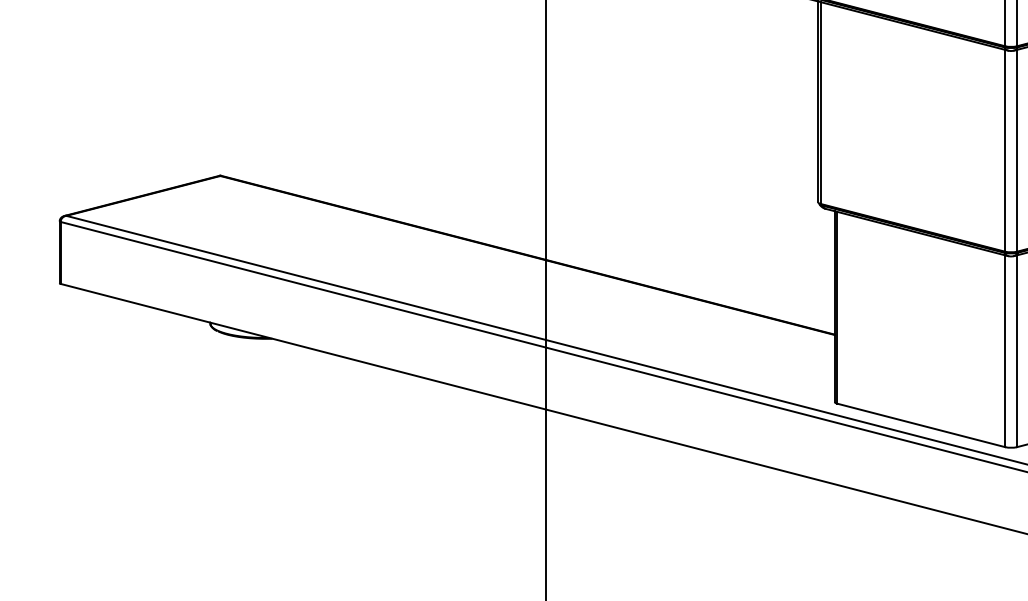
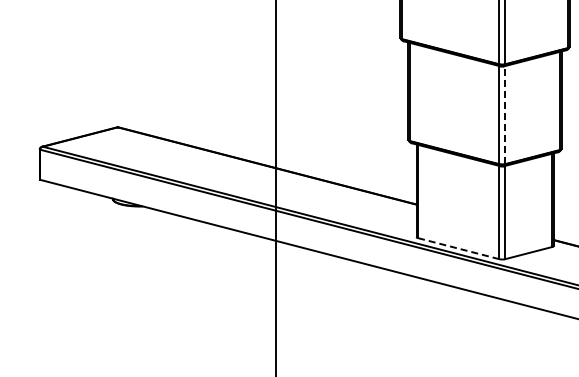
line: (1017, 149) -> (505, 114), solid -> dashed
line: (921, 425) -> (458, 248), solid -> dashed

